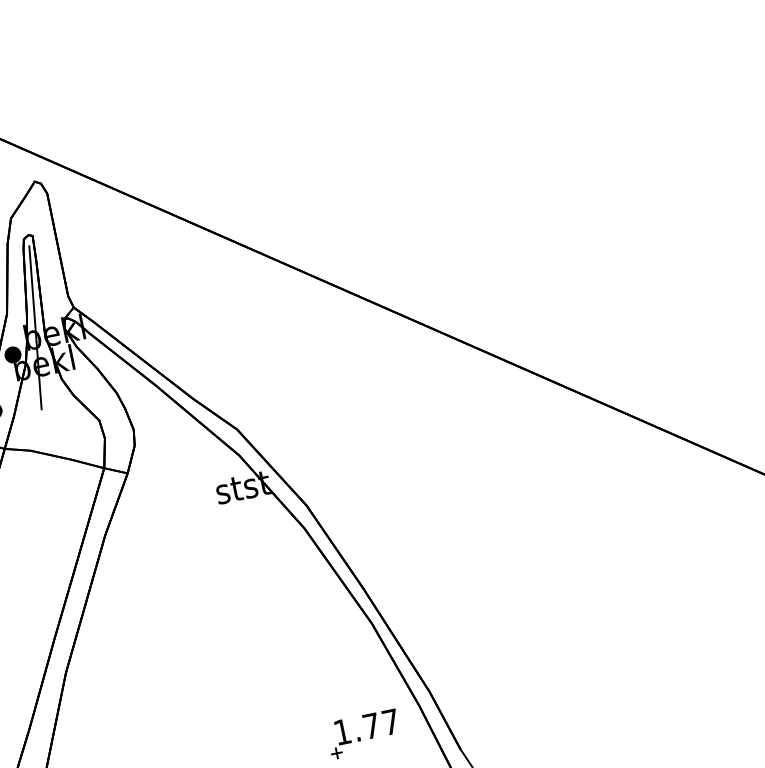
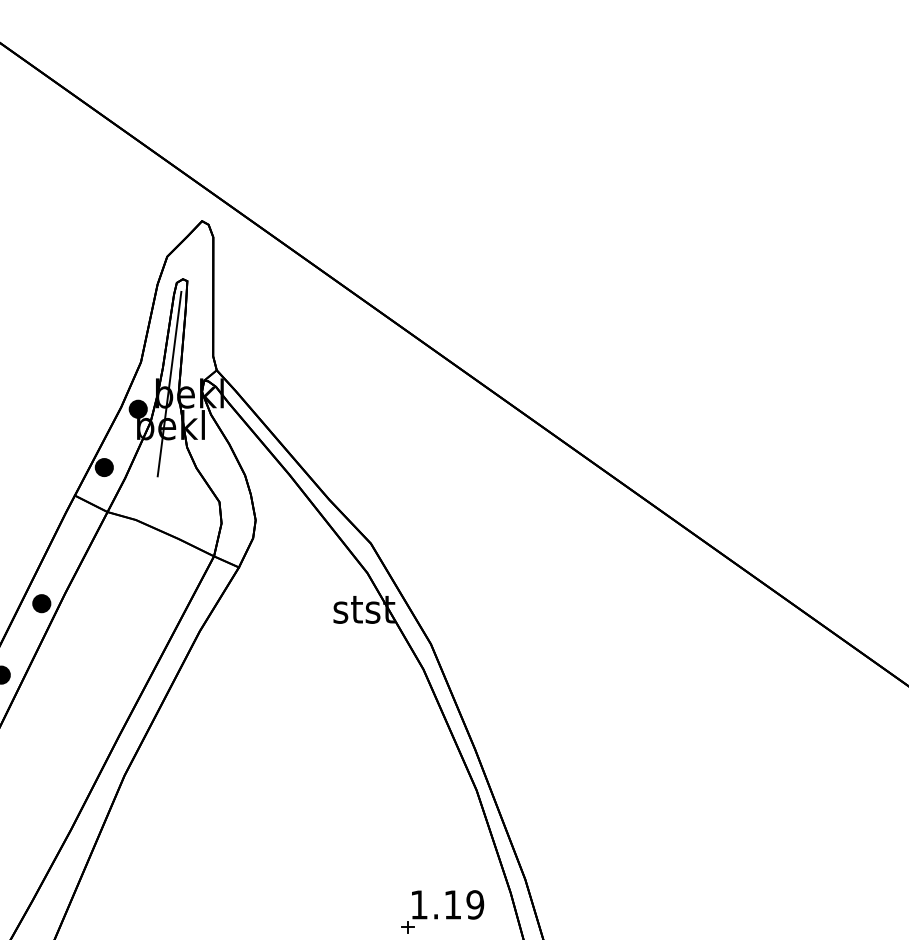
text: (381, 723) -> (464, 904), 1.77 -> 1.19

